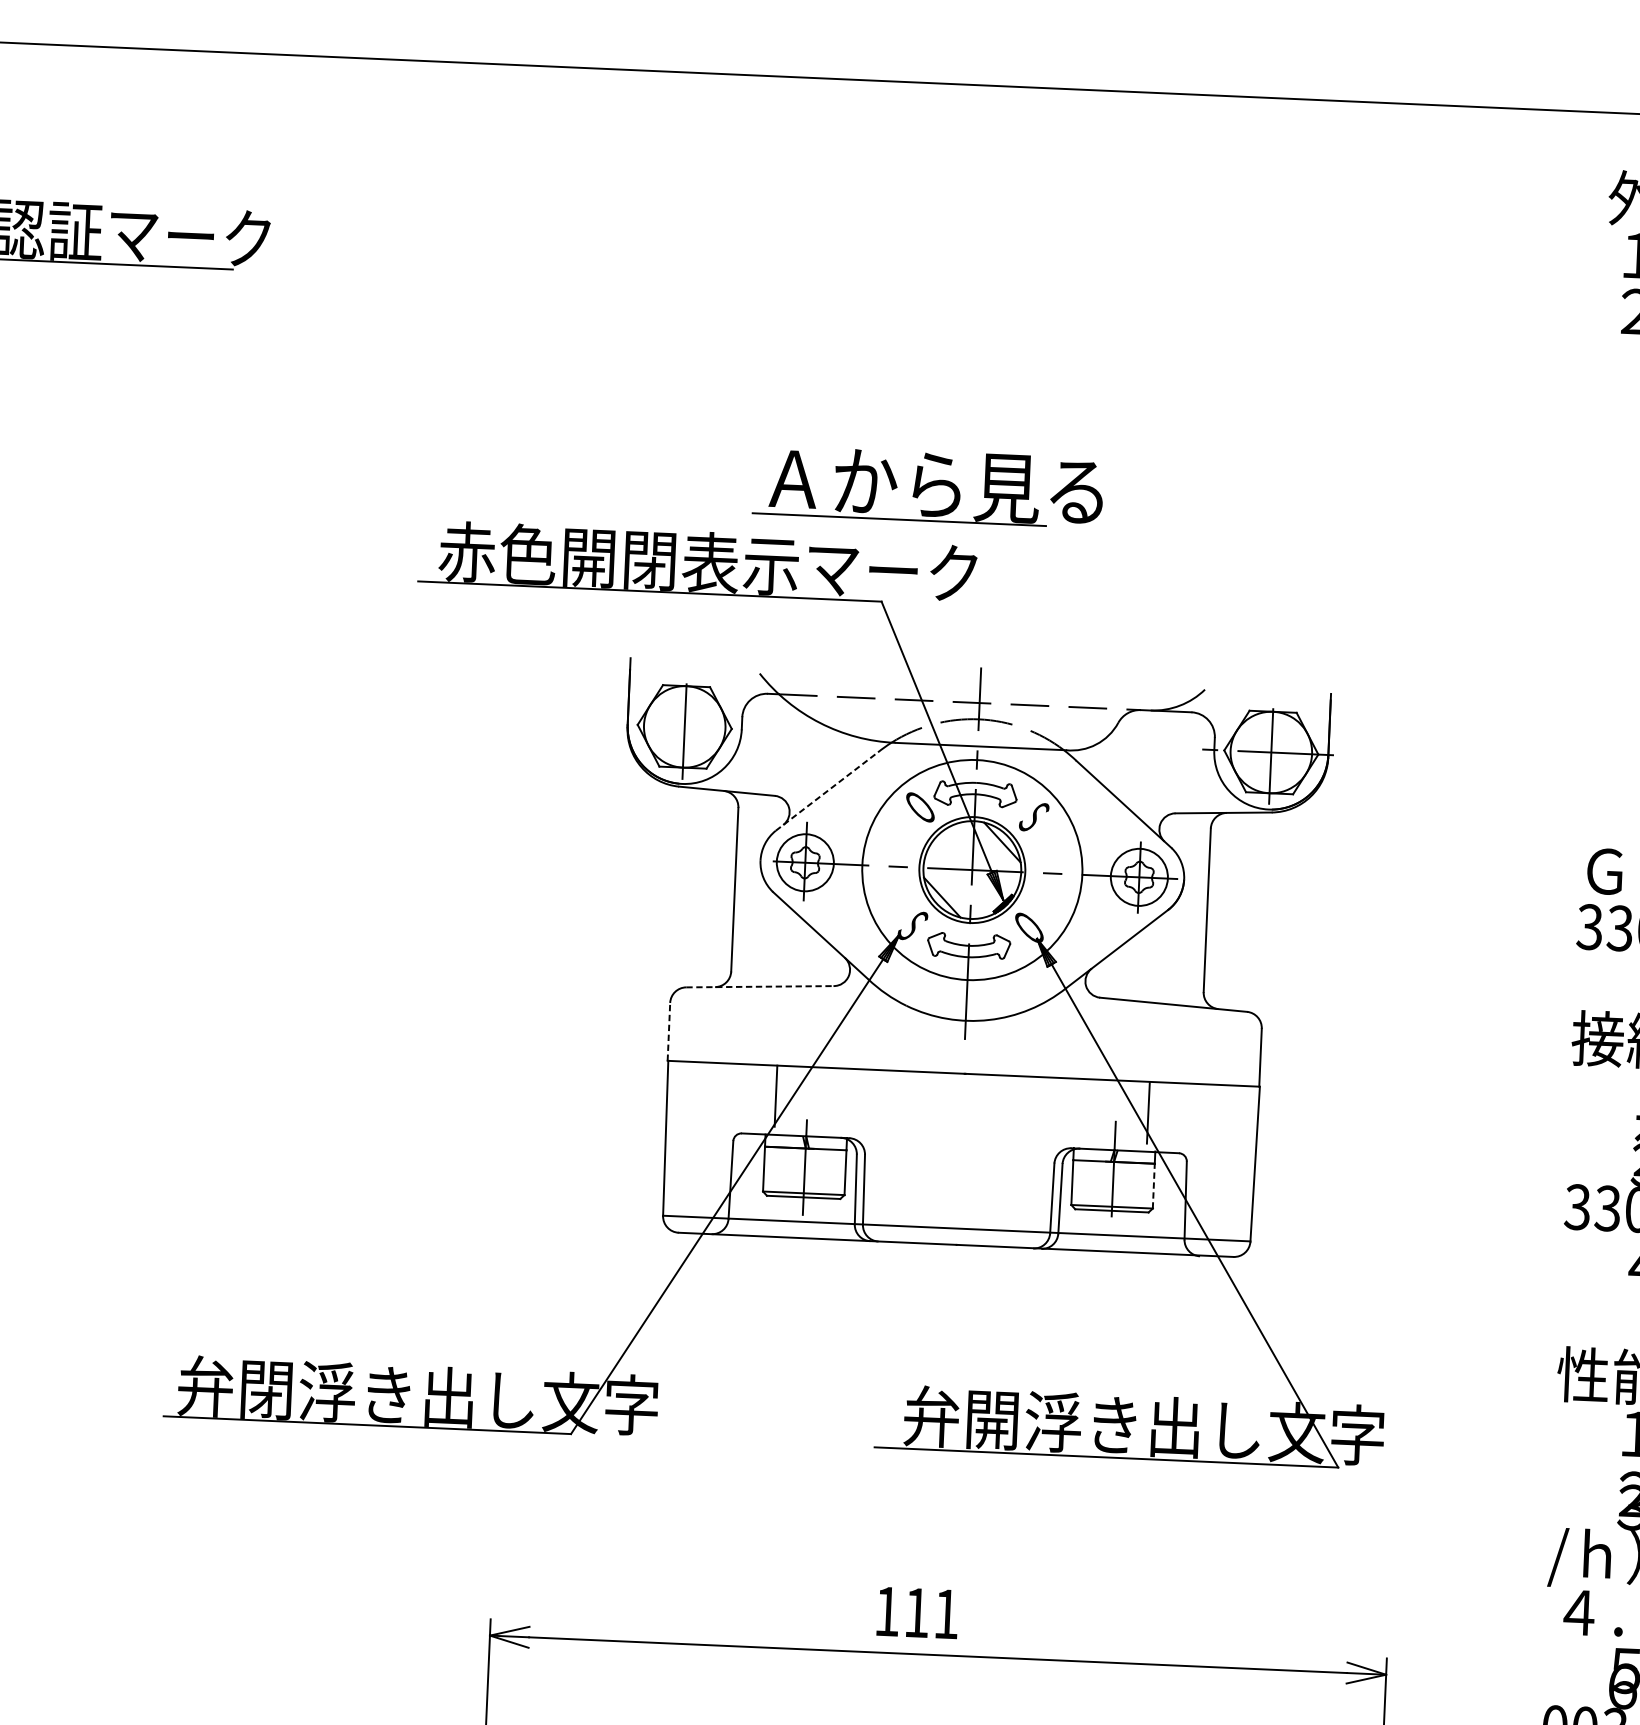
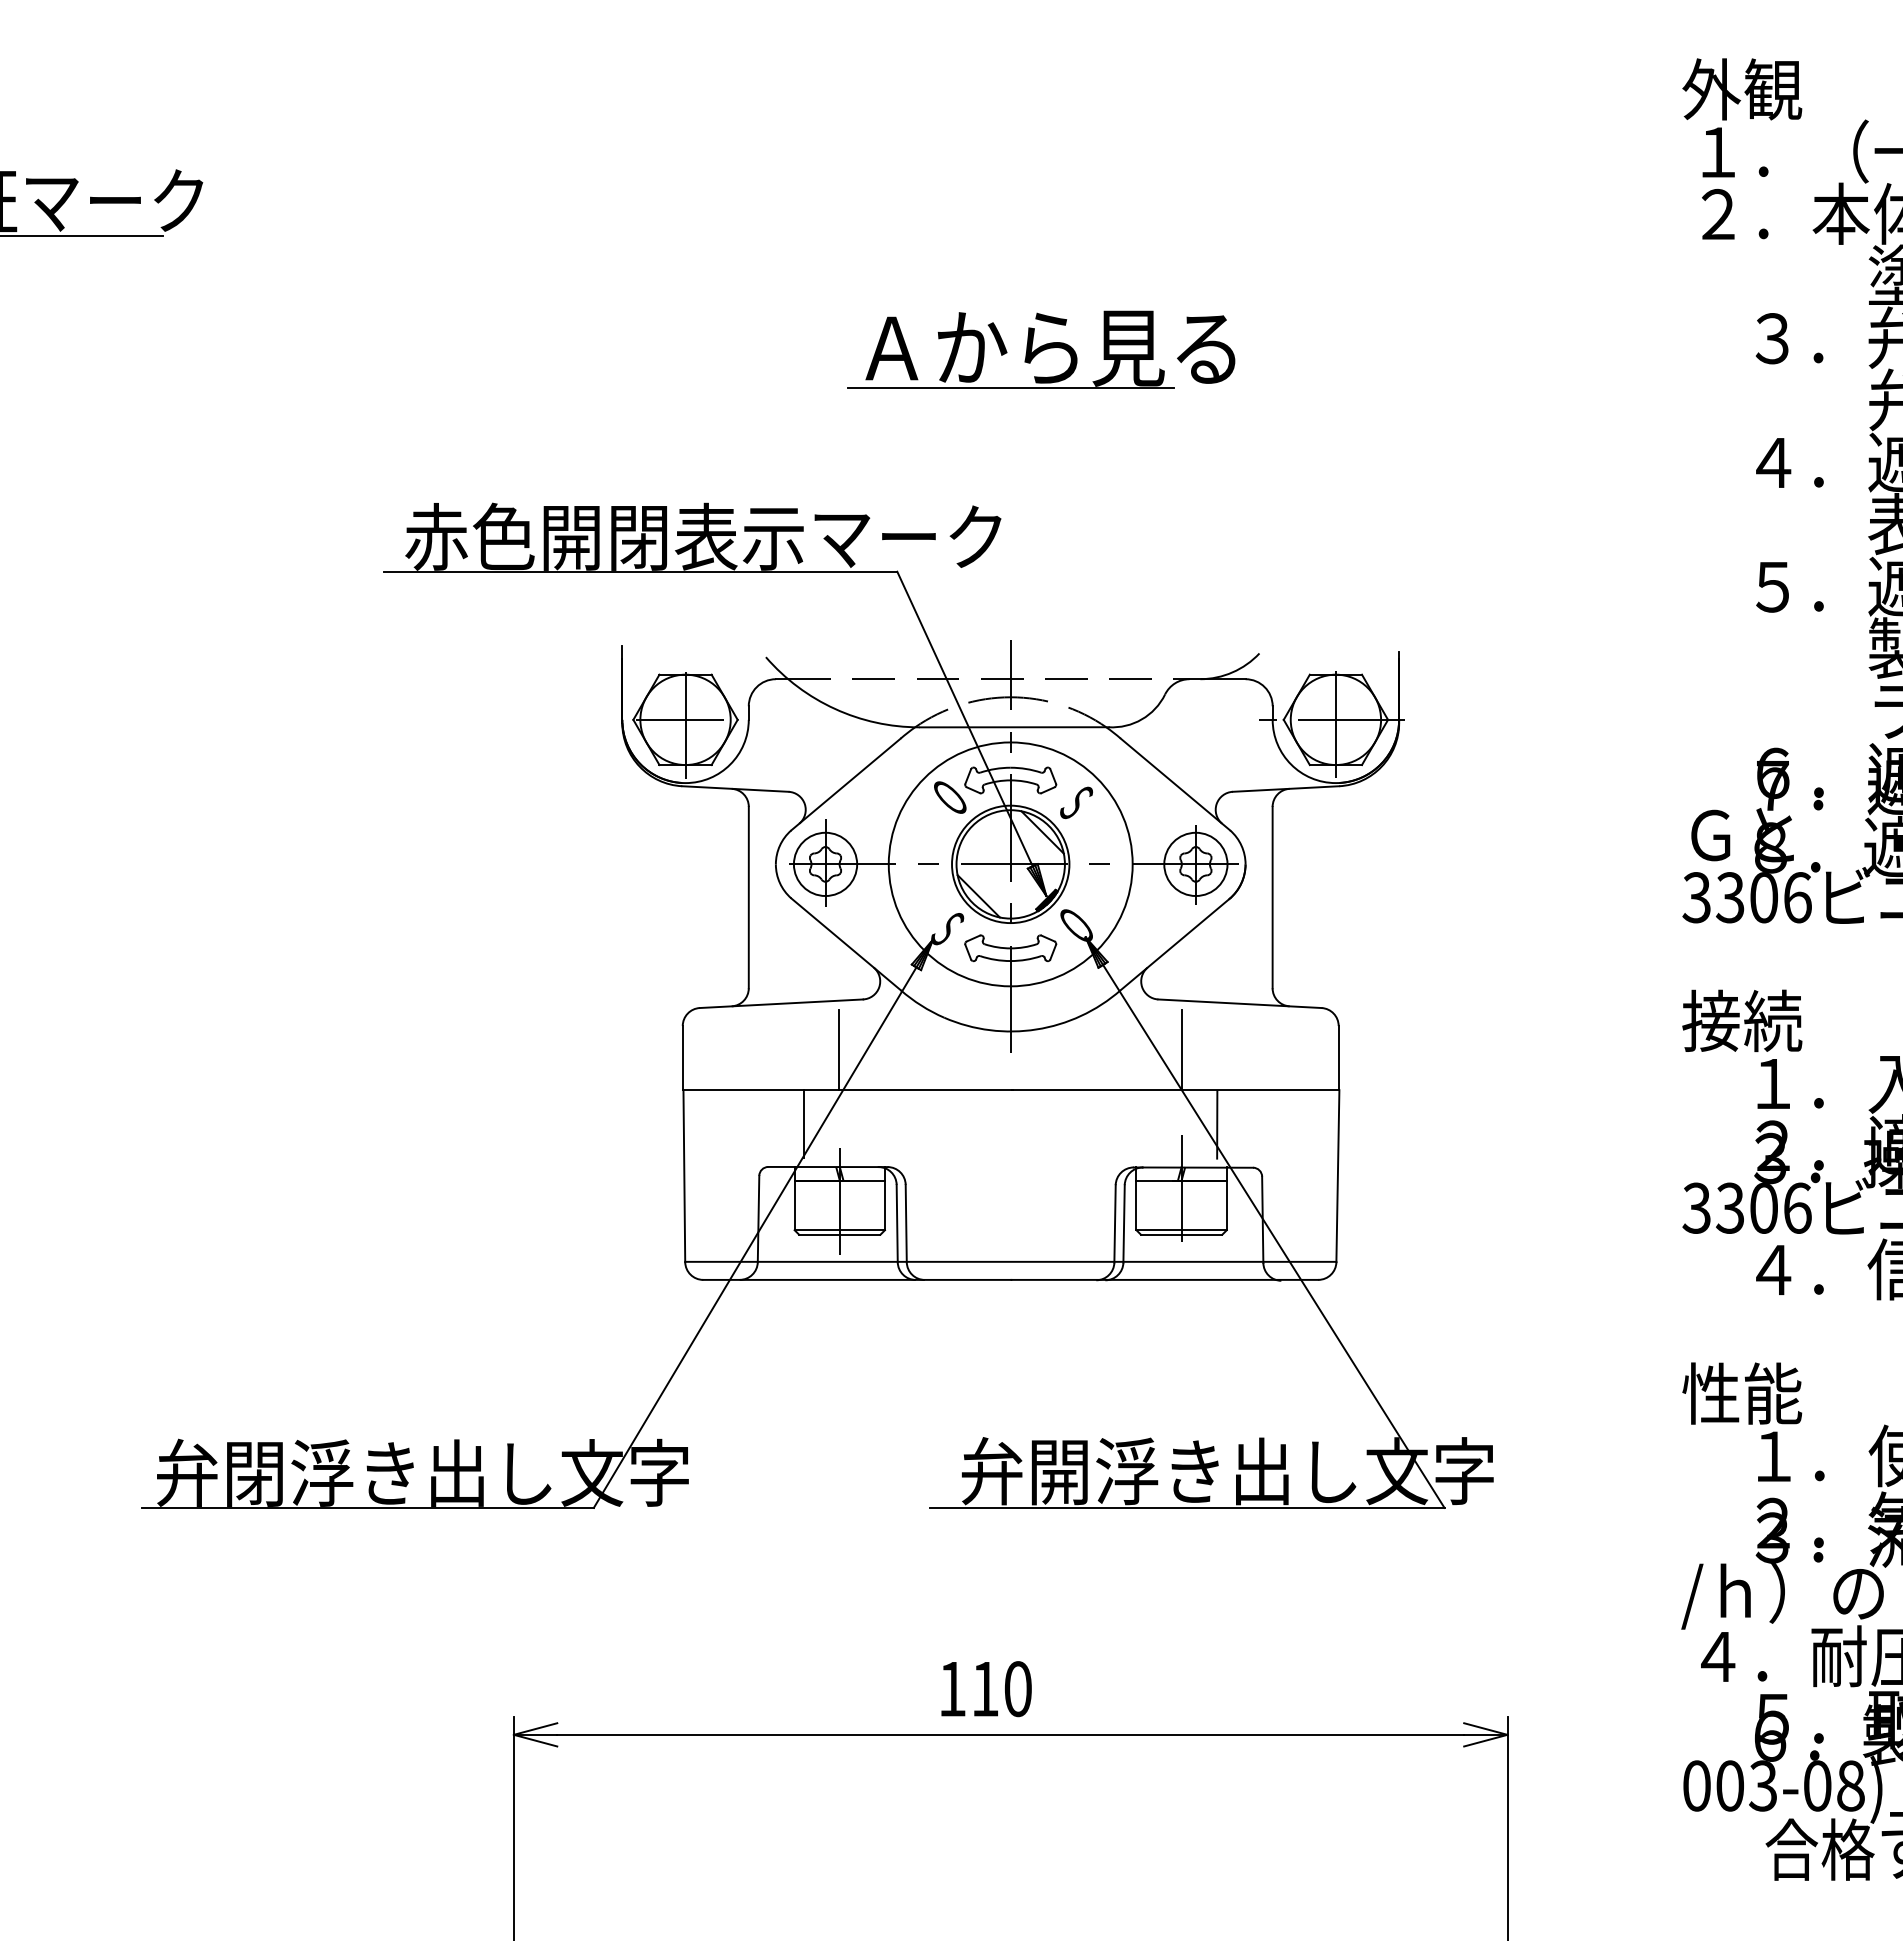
part: (928, 486) -> (1041, 349), moved
line: (679, 726) -> (679, 719), added
line: (827, 791) -> (846, 784), dashed -> solid
line: (760, 986) -> (781, 1003), dashed -> solid
line: (810, 1030) -> (839, 1049), added
line: (668, 1031) -> (682, 1057), dashed -> solid
line: (1119, 1043) -> (1182, 1049), added
line: (1153, 1186) -> (1226, 1205), dashed -> solid
text: (945, 1614) -> (1017, 1689), 111 -> 110

